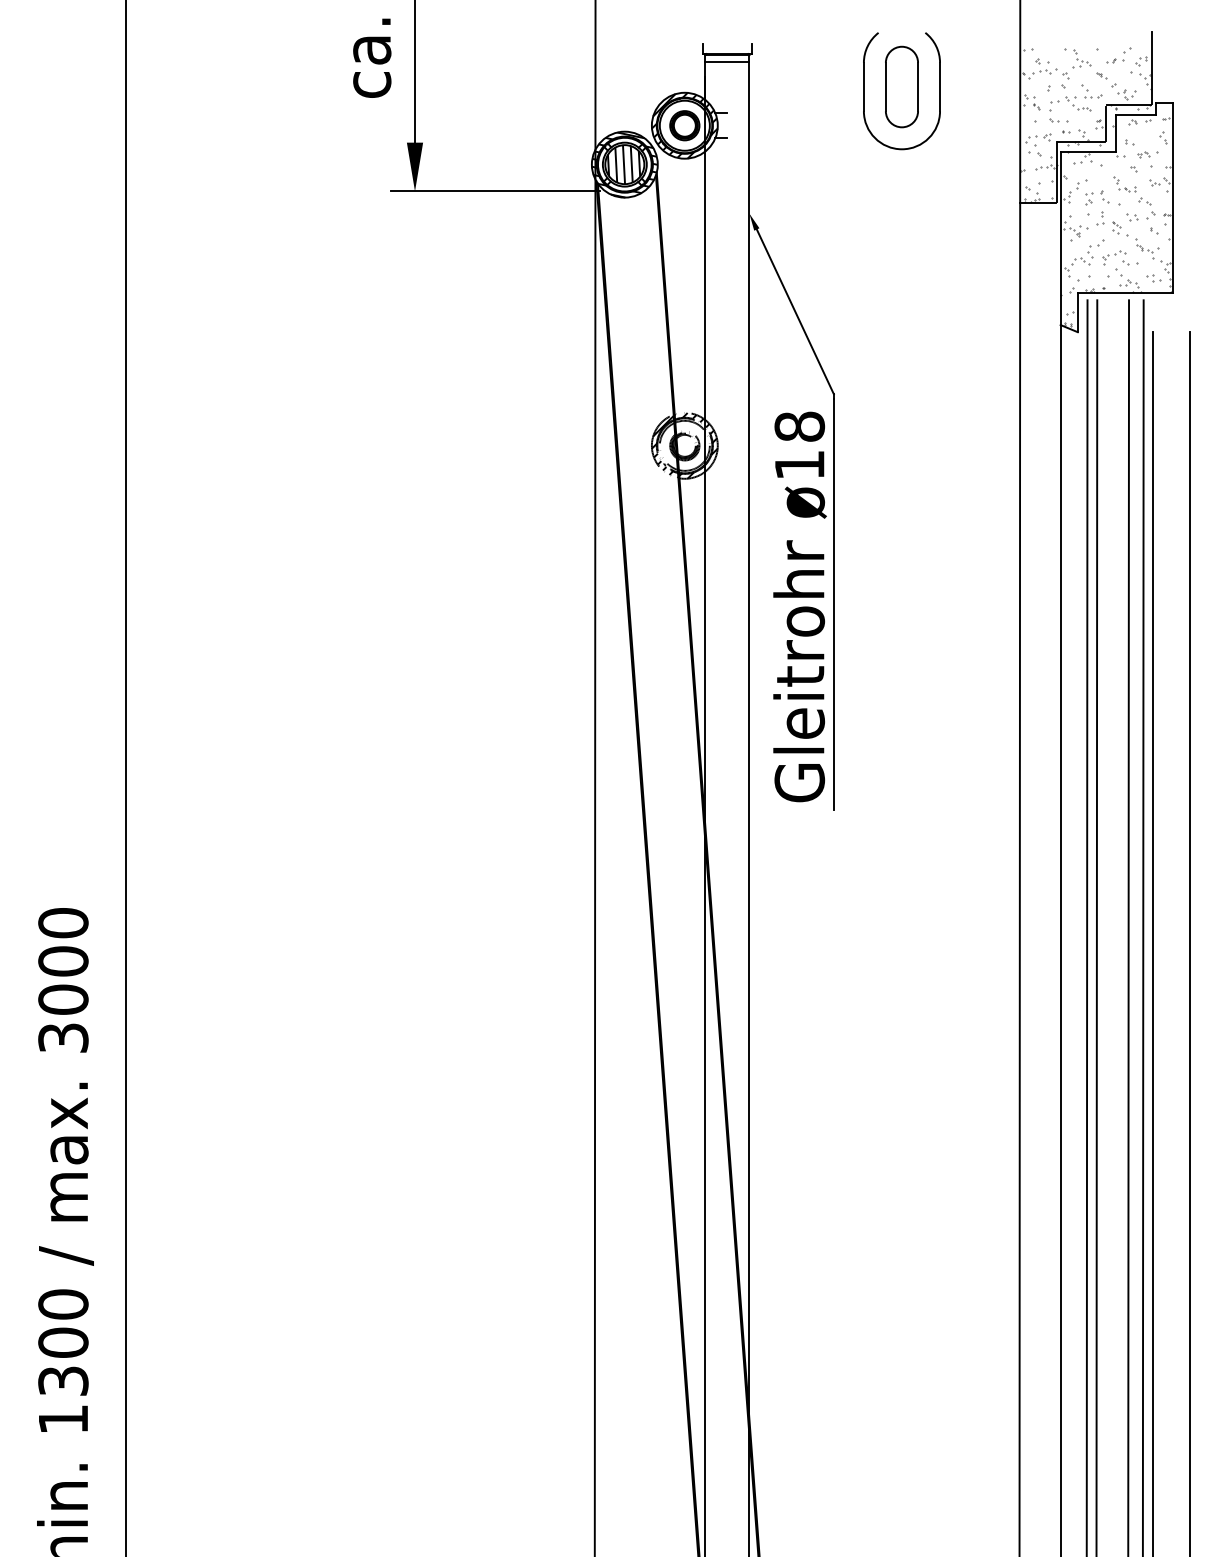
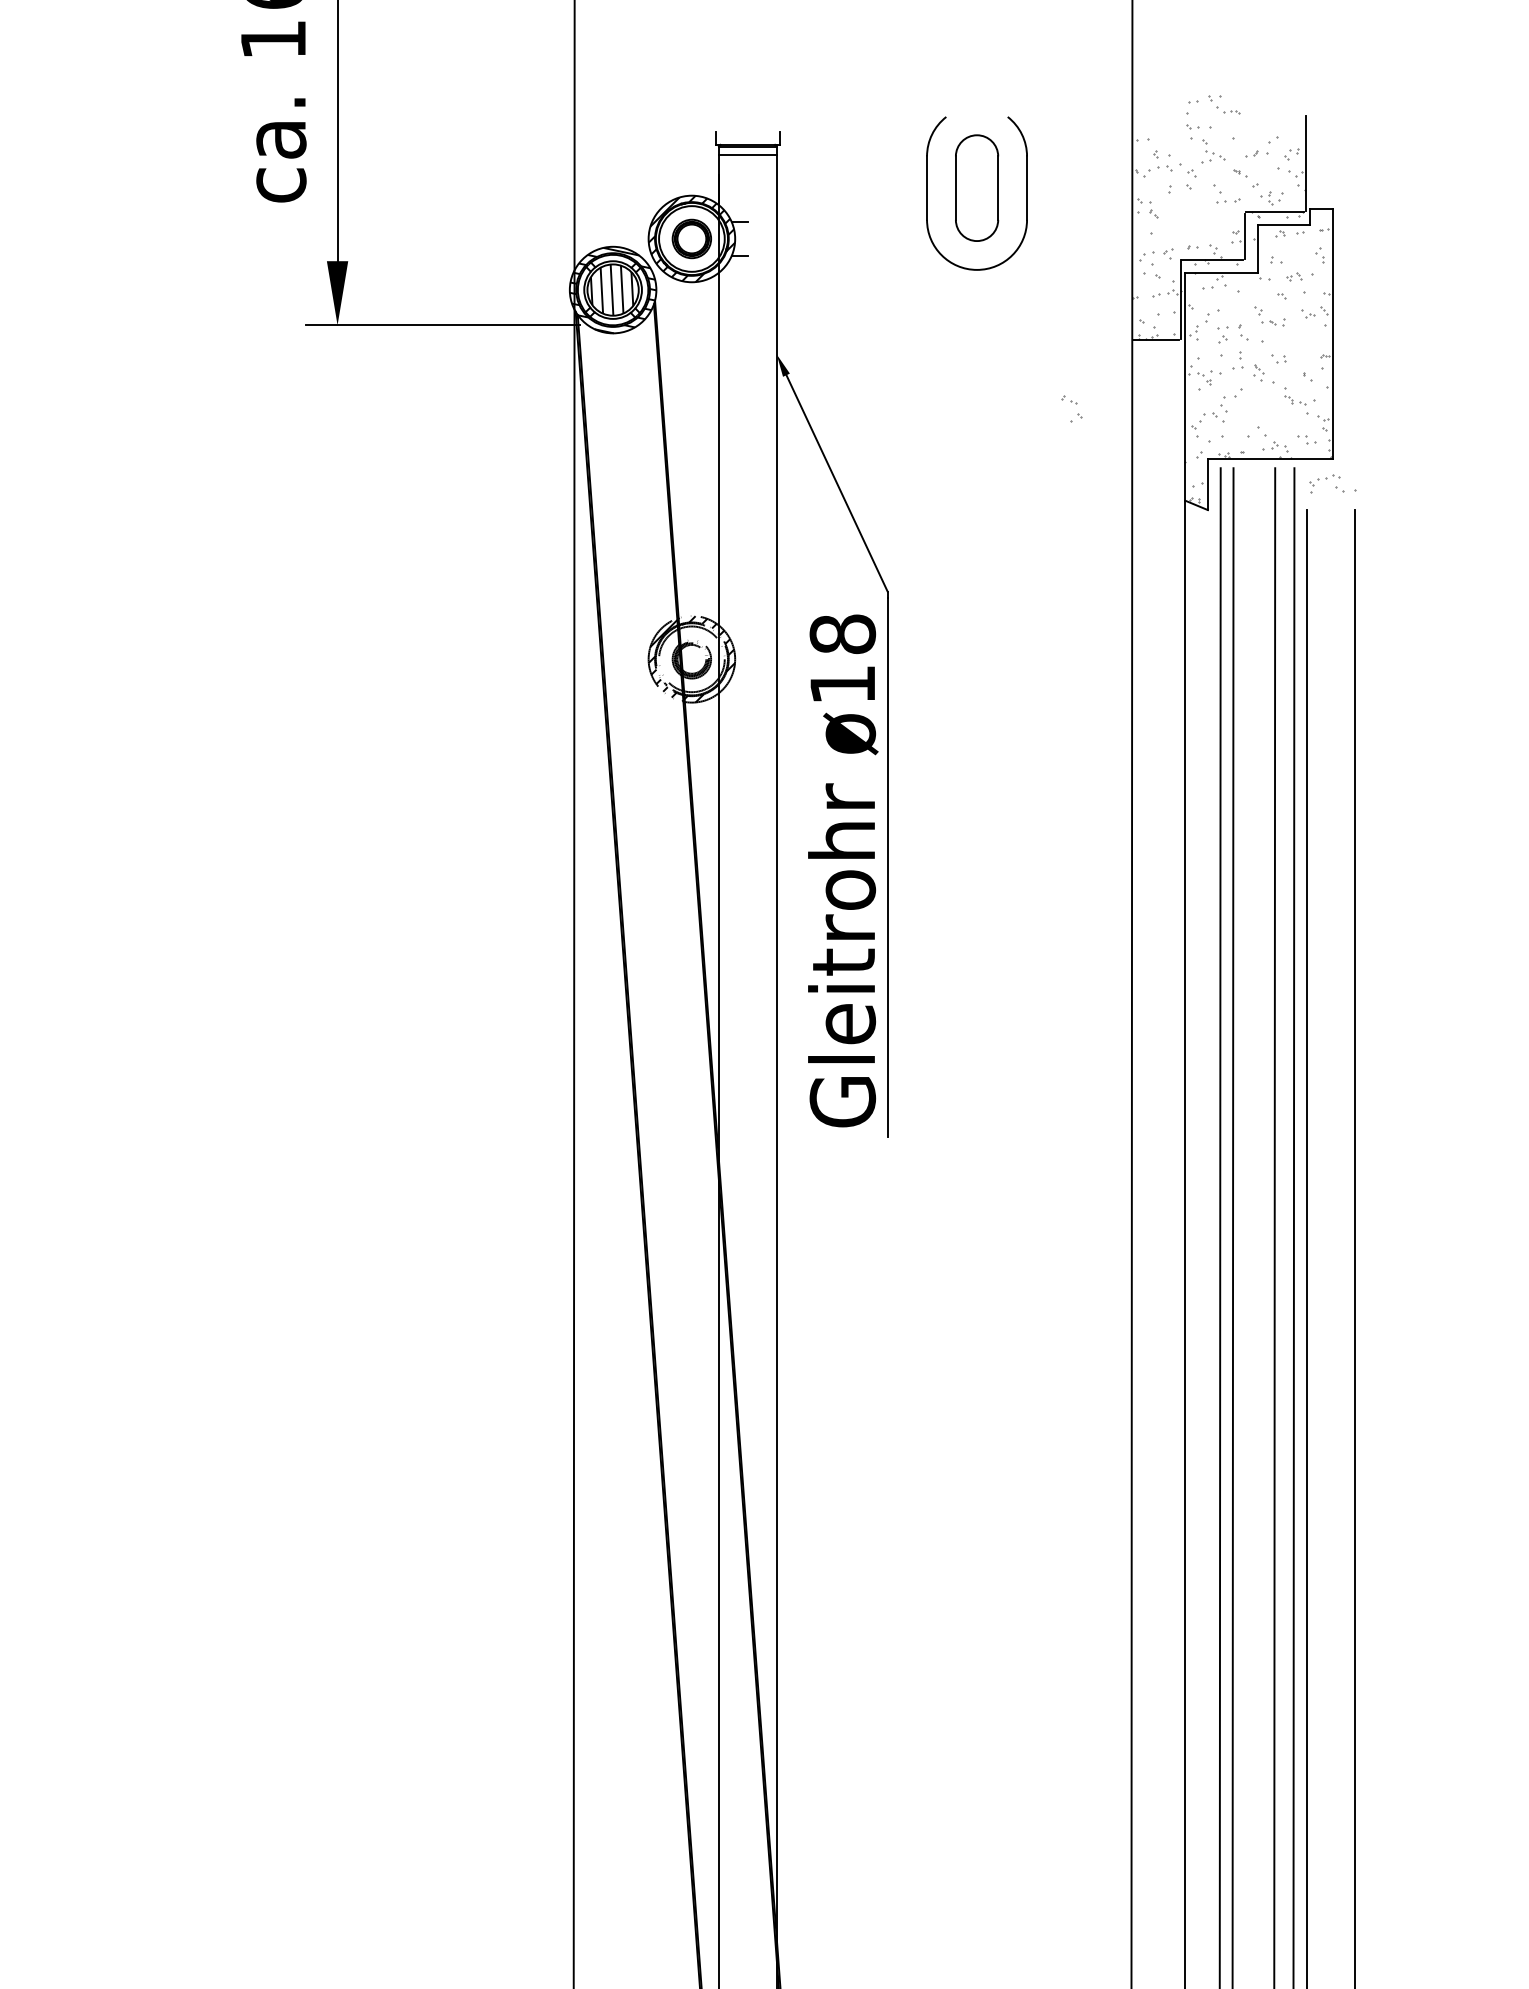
part: (1070, 109) -> (1214, 112), moved
part: (1146, 208) -> (1070, 409), moved
part: (1120, 257) -> (1333, 482), moved

